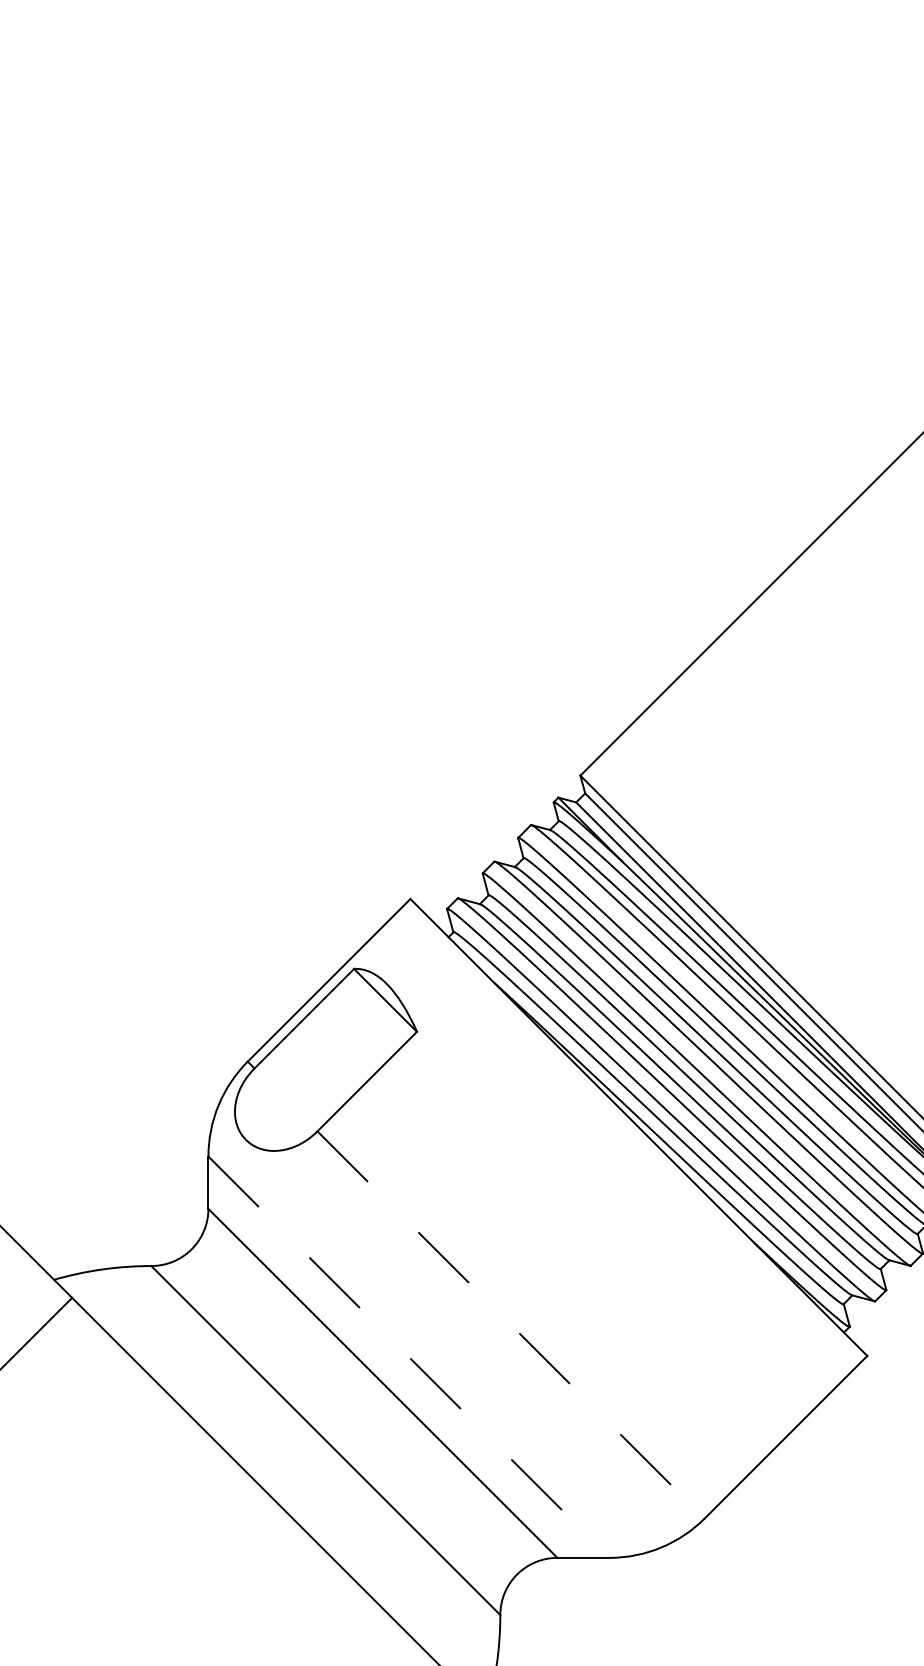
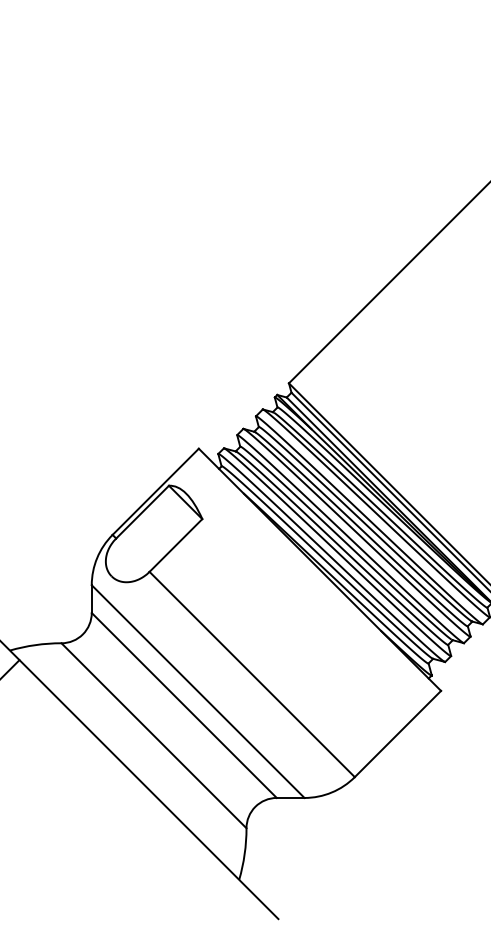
line: (511, 1324) -> (252, 674), dashed -> solid
line: (409, 1357) -> (198, 691), dashed -> solid

